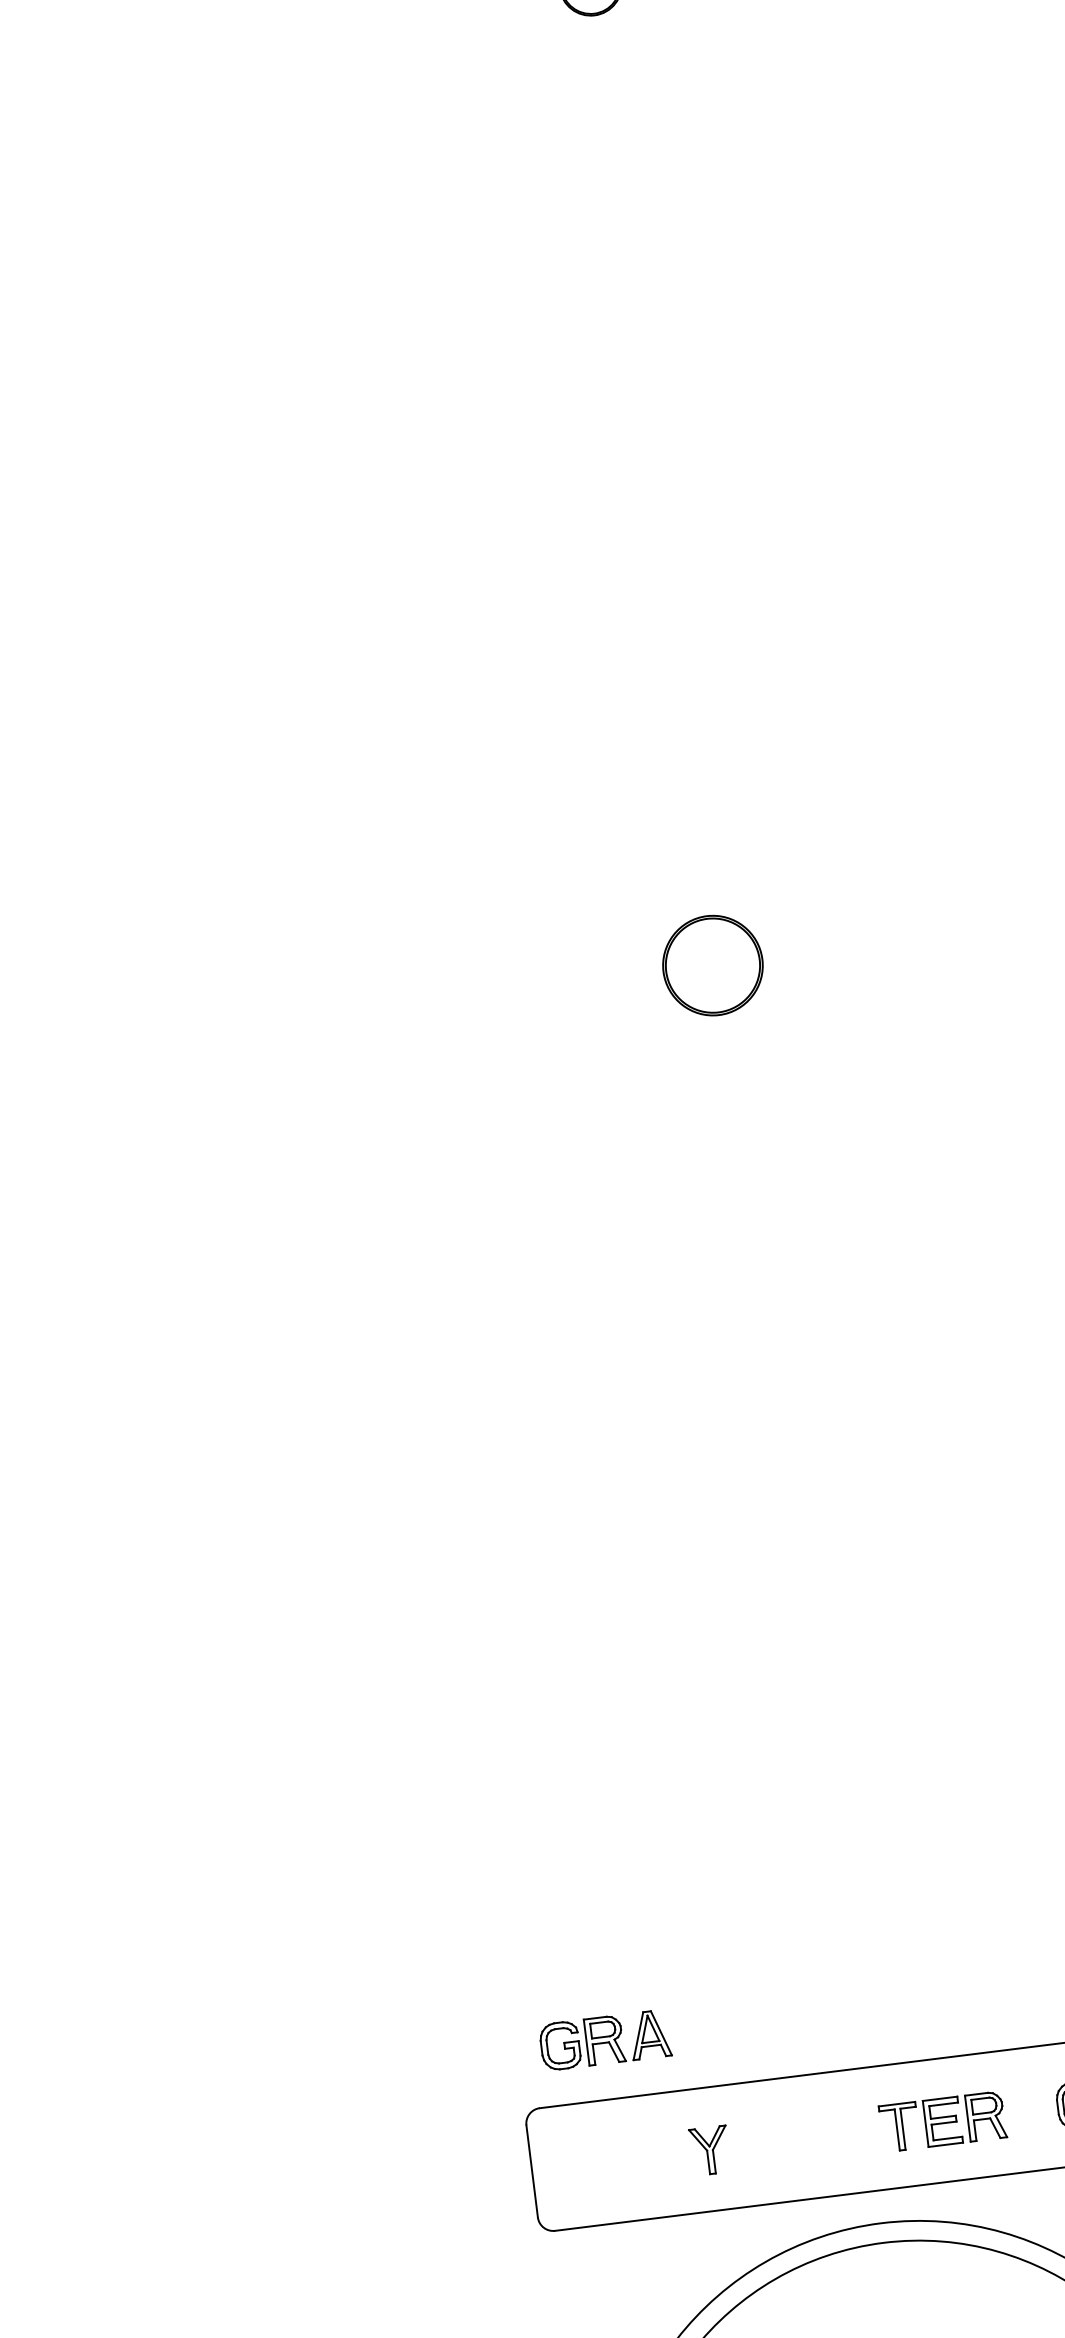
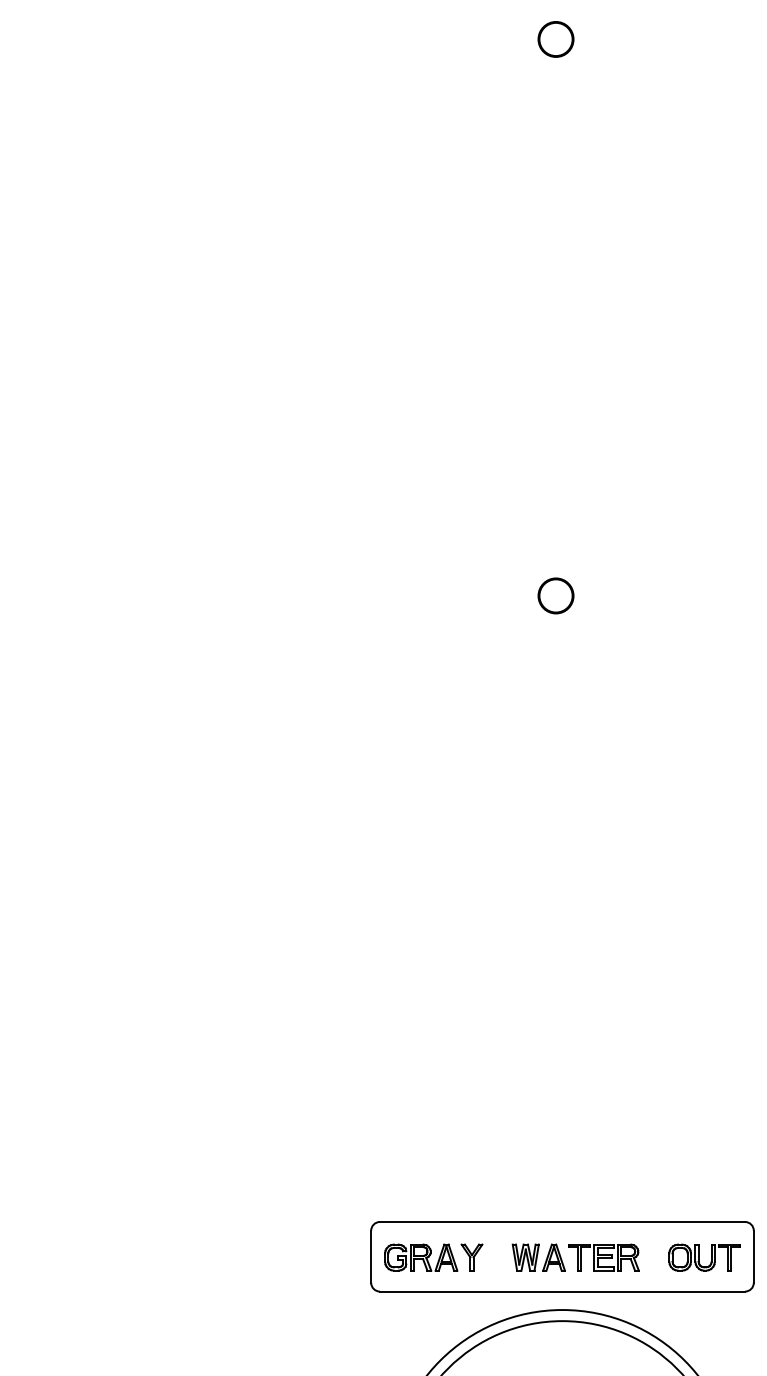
circle: (711, 964) -> (555, 595), size x0.62
part: (605, 2039) -> (421, 1257), moved
part: (827, 2135) -> (538, 1257), added

